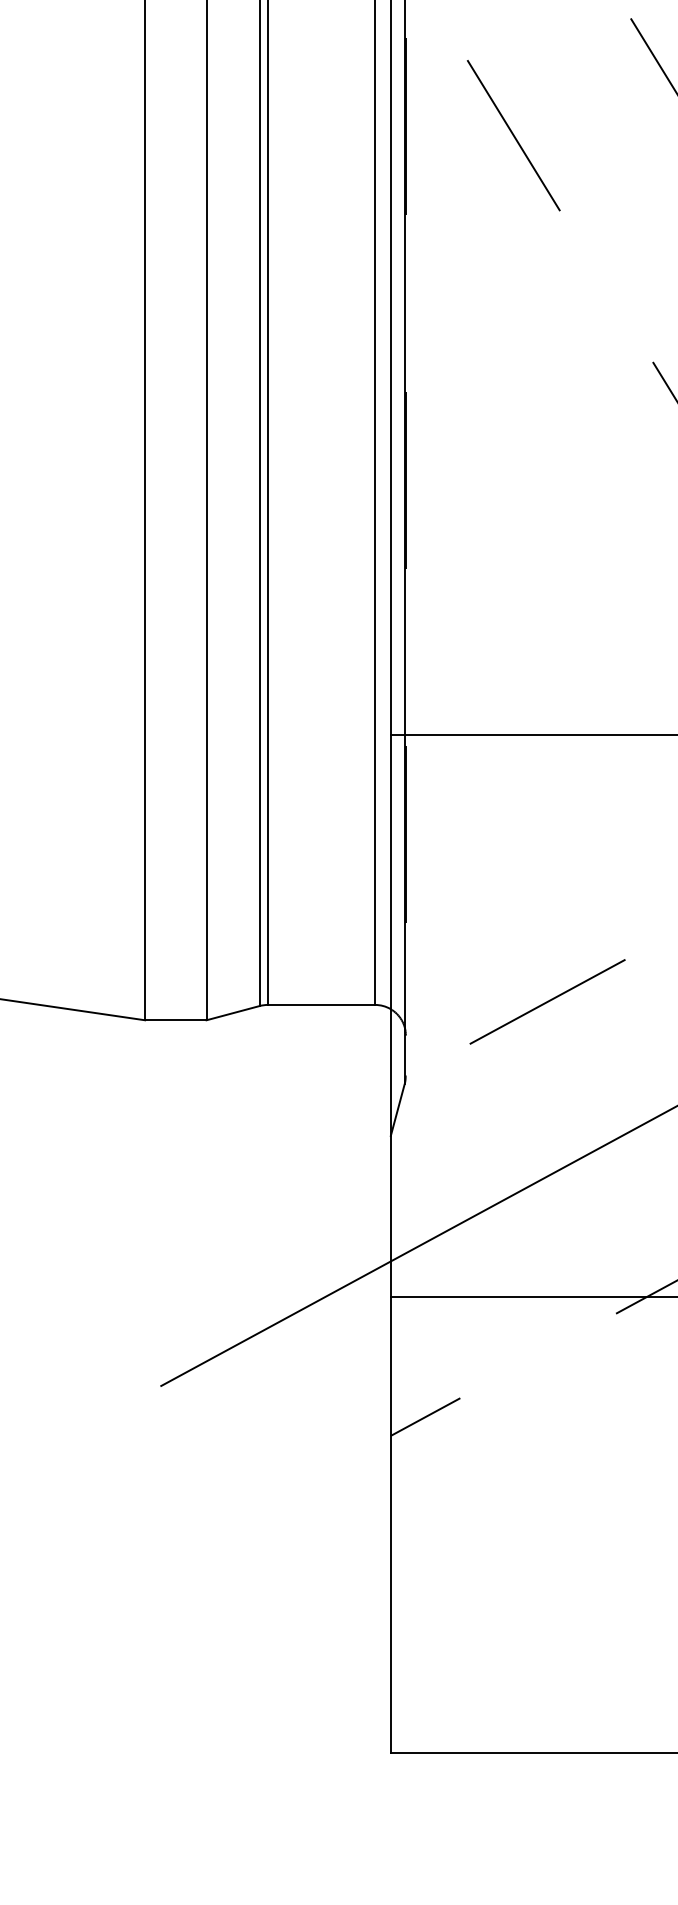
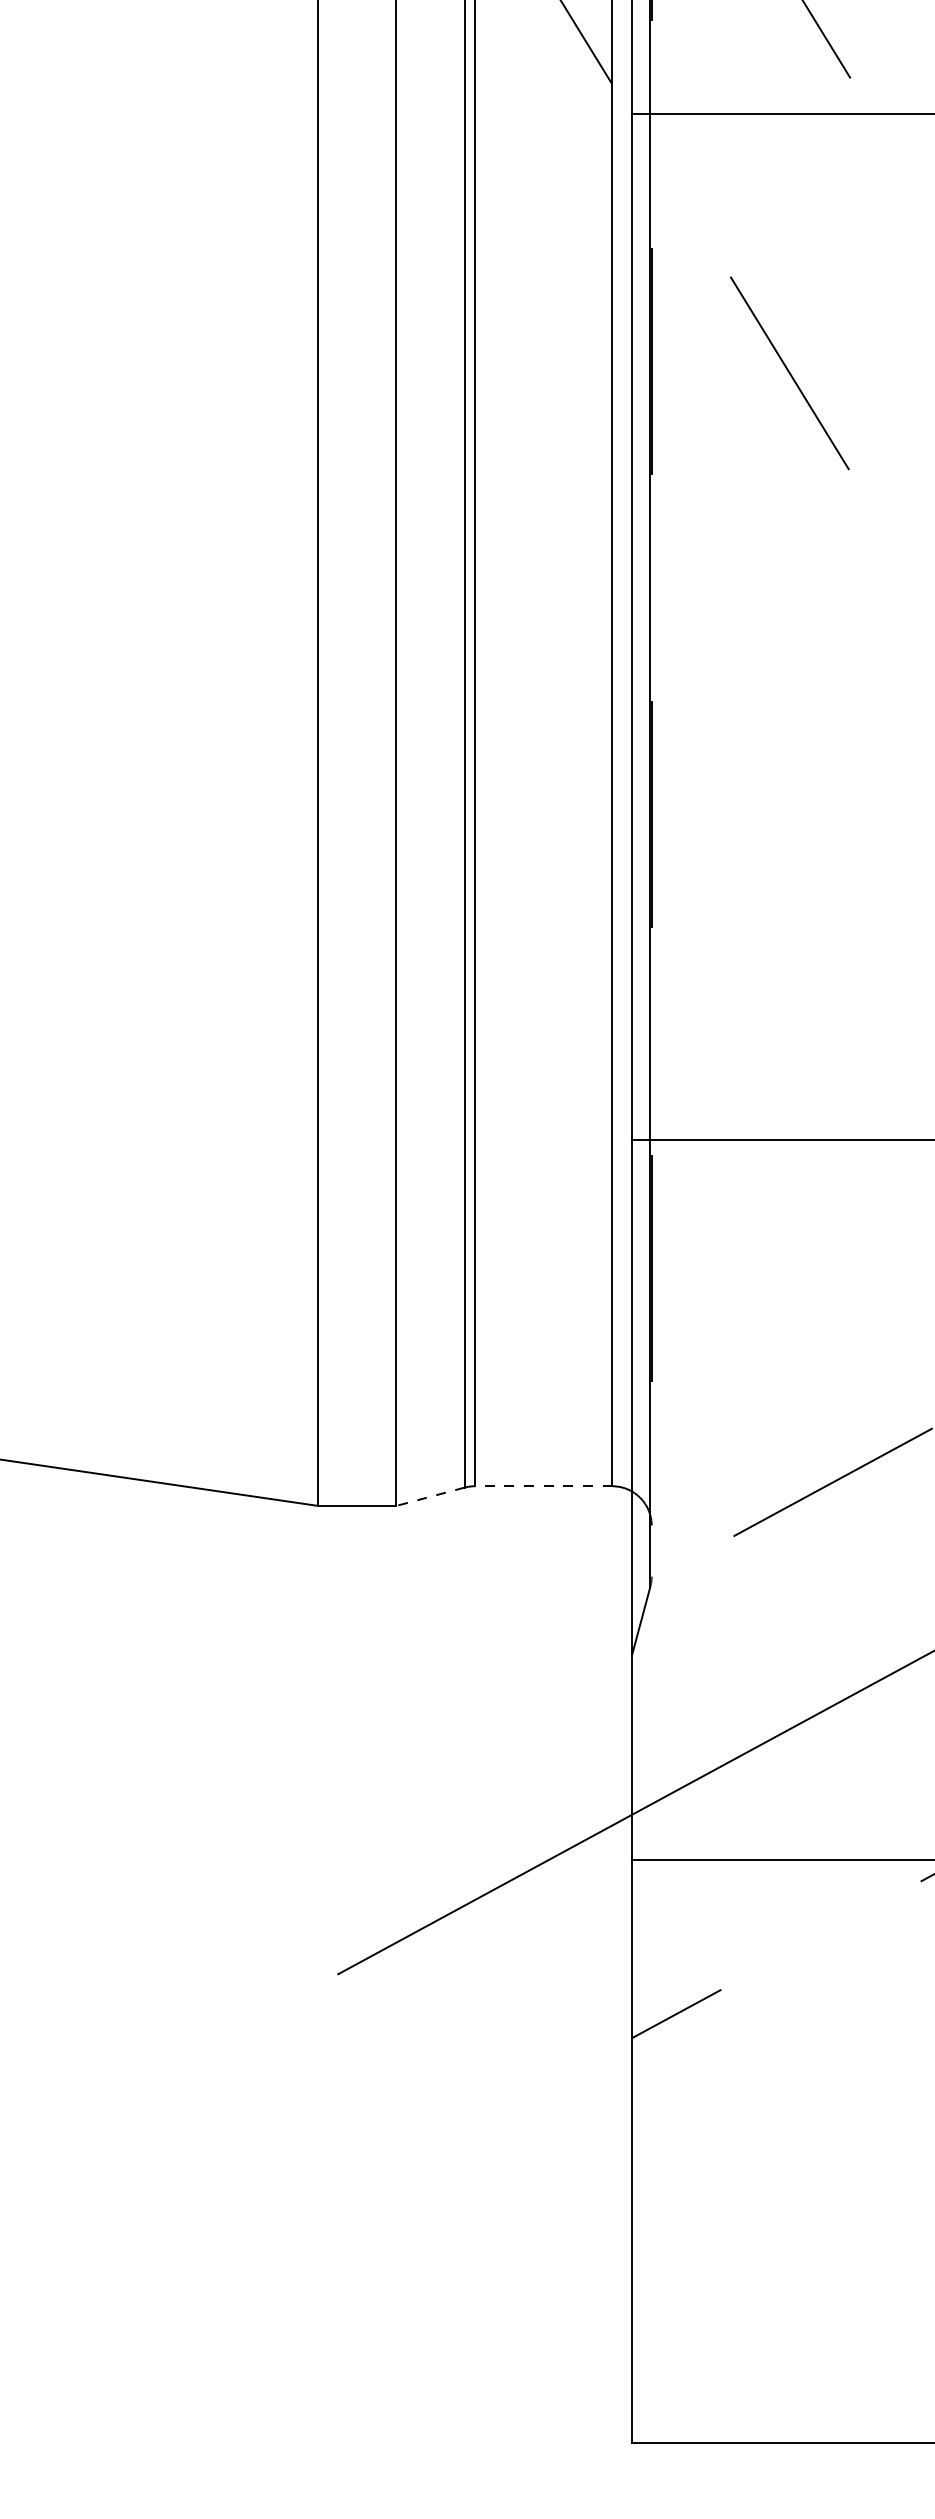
line: (321, 1005) -> (543, 1486), solid -> dashed
line: (233, 1012) -> (430, 1496), solid -> dashed

